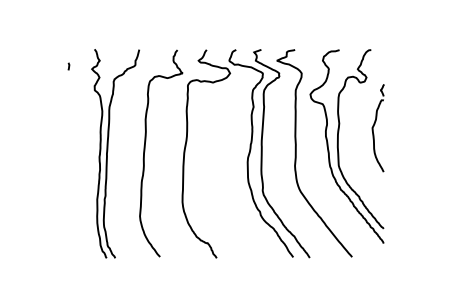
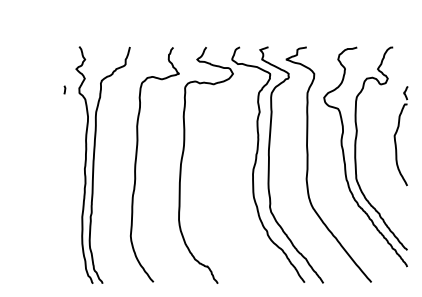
curve: (68, 66) -> (64, 89), moved

